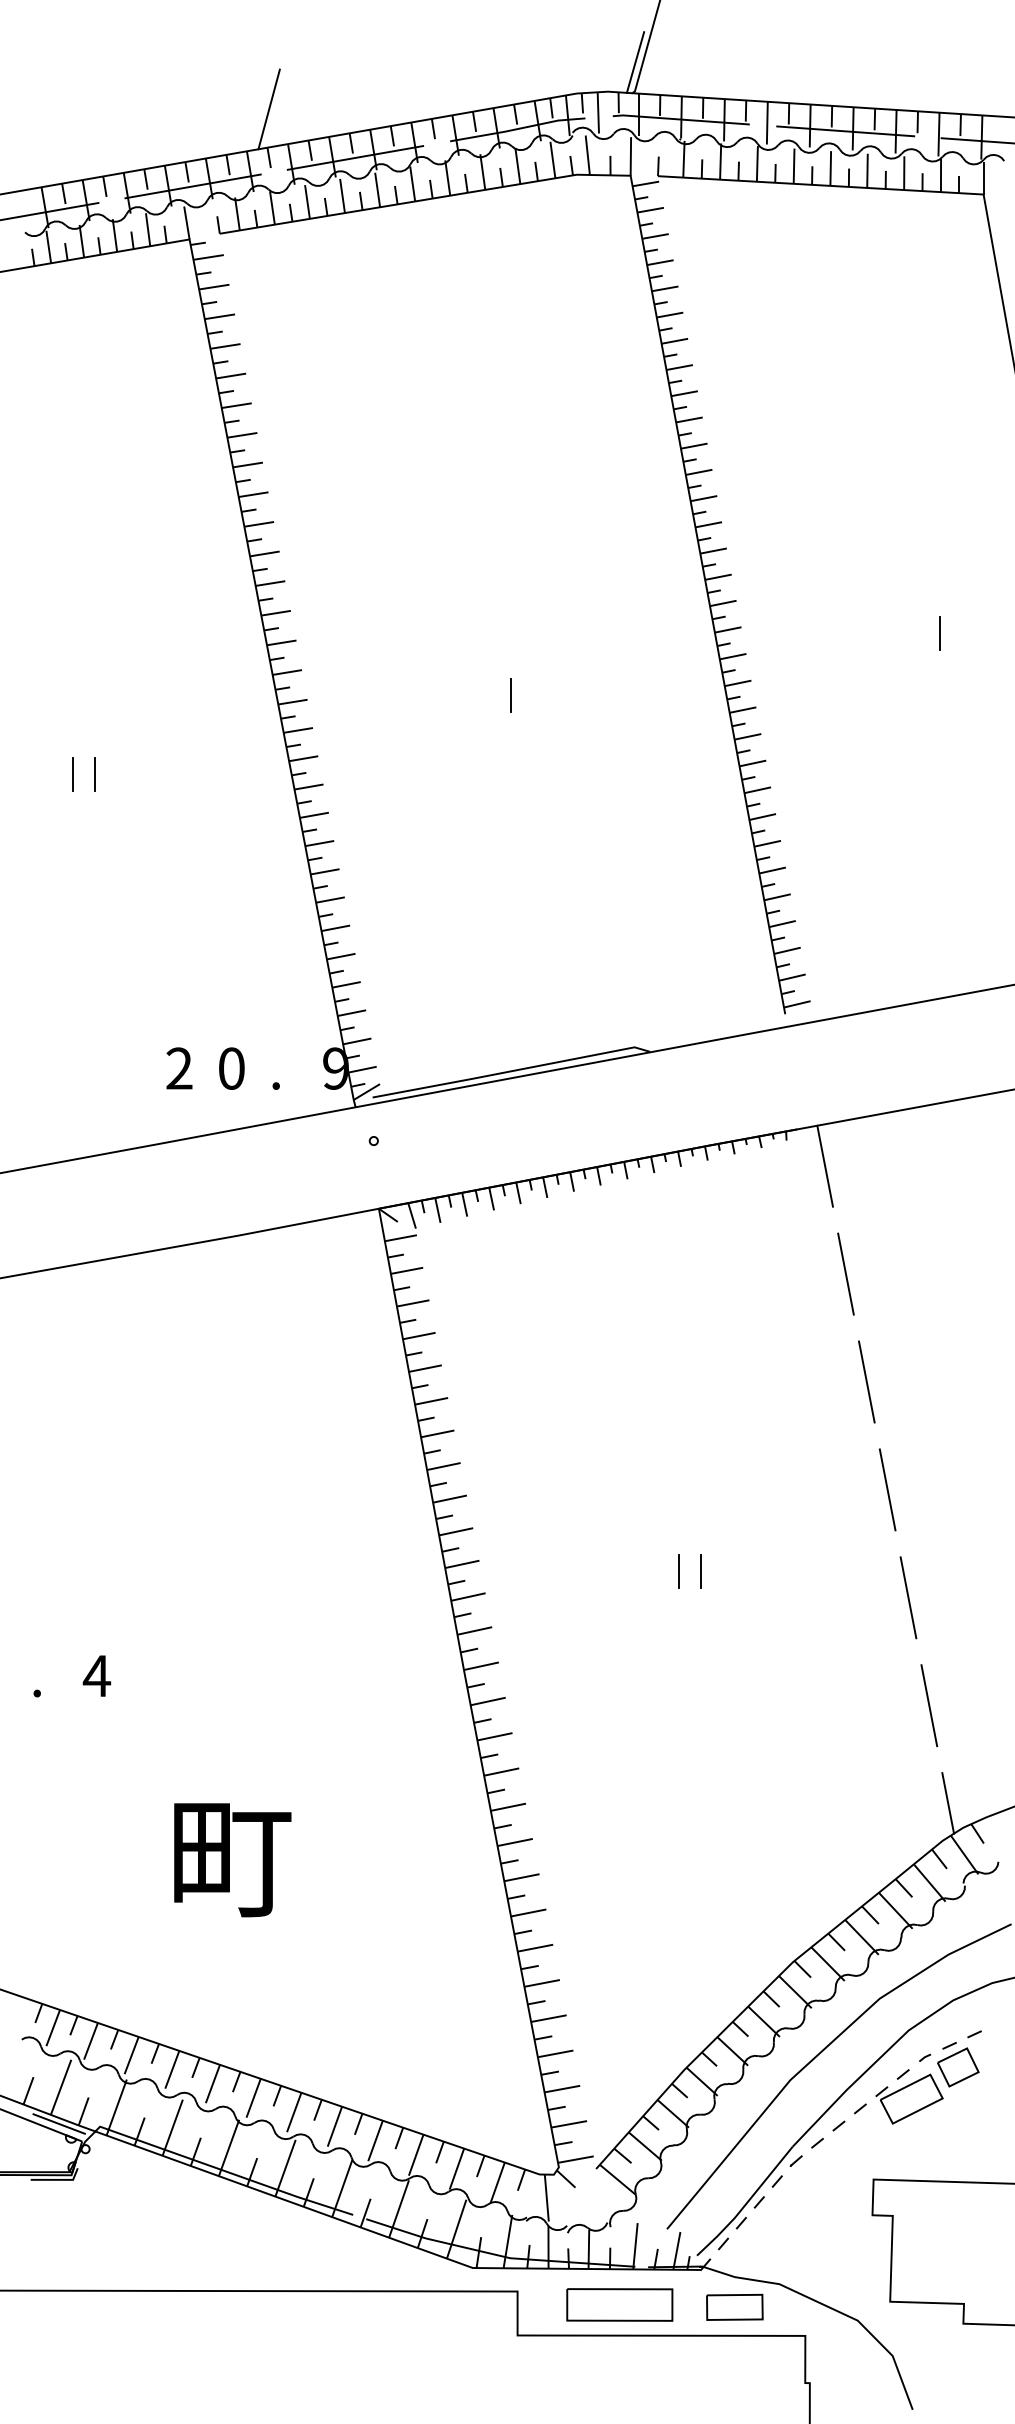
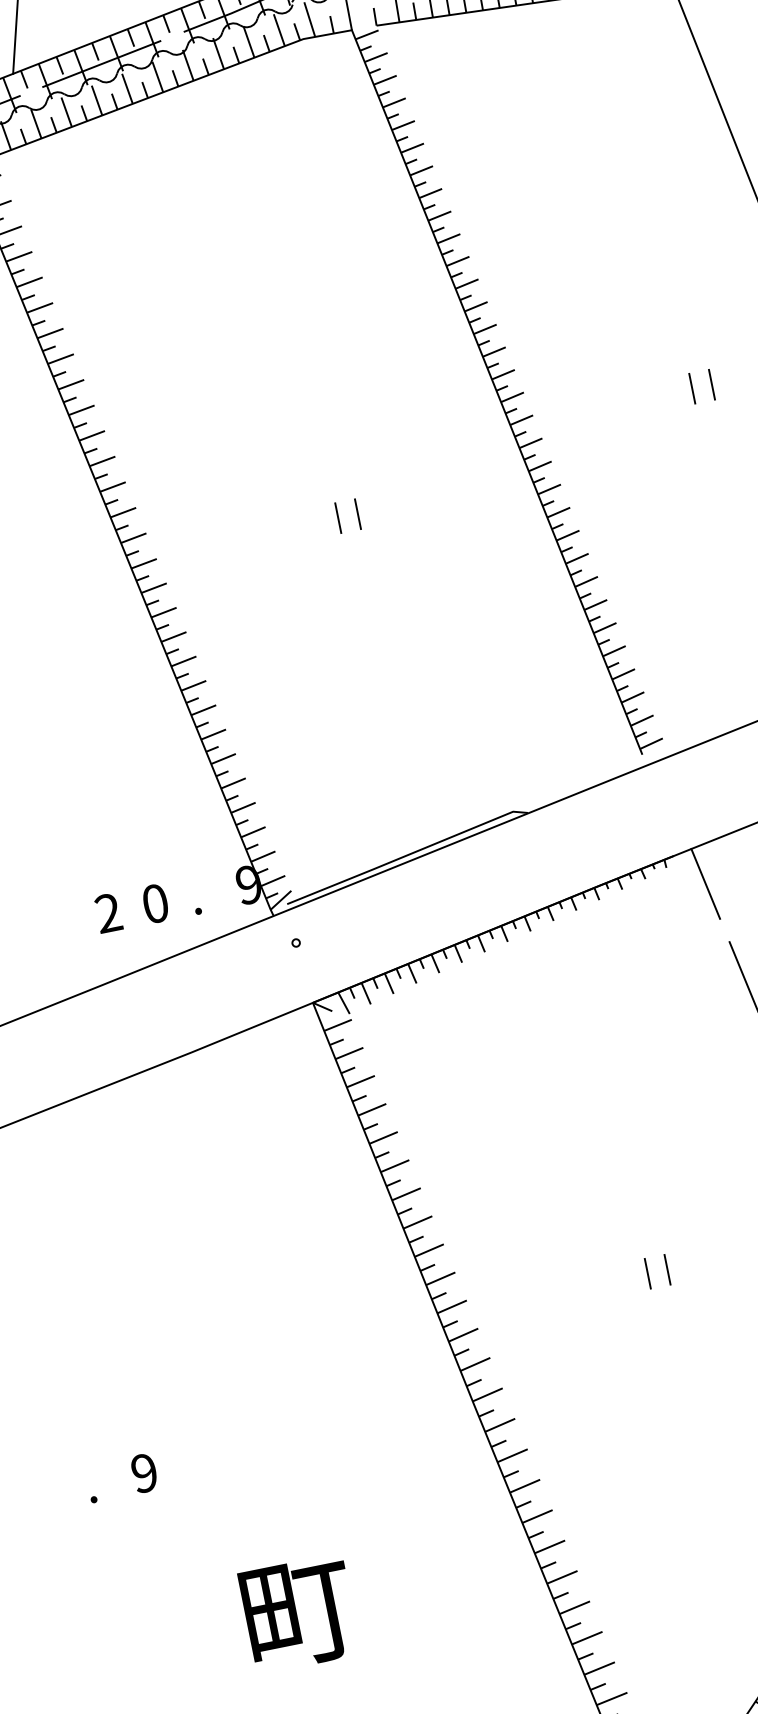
line: (917, 632) -> (692, 388), added
line: (532, 695) -> (357, 514), added
text: (96, 1675) -> (143, 1472), 4 -> 9

